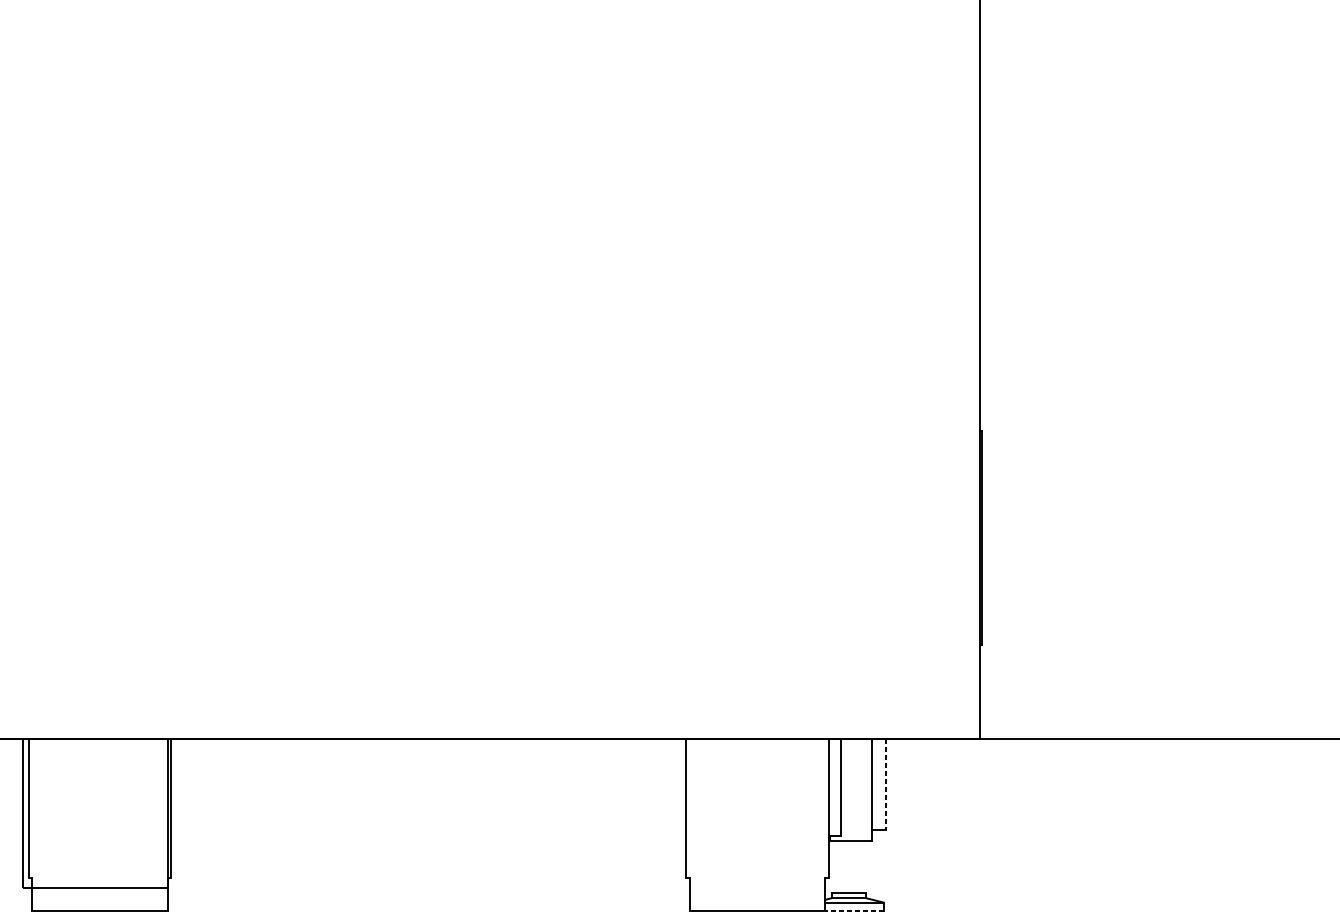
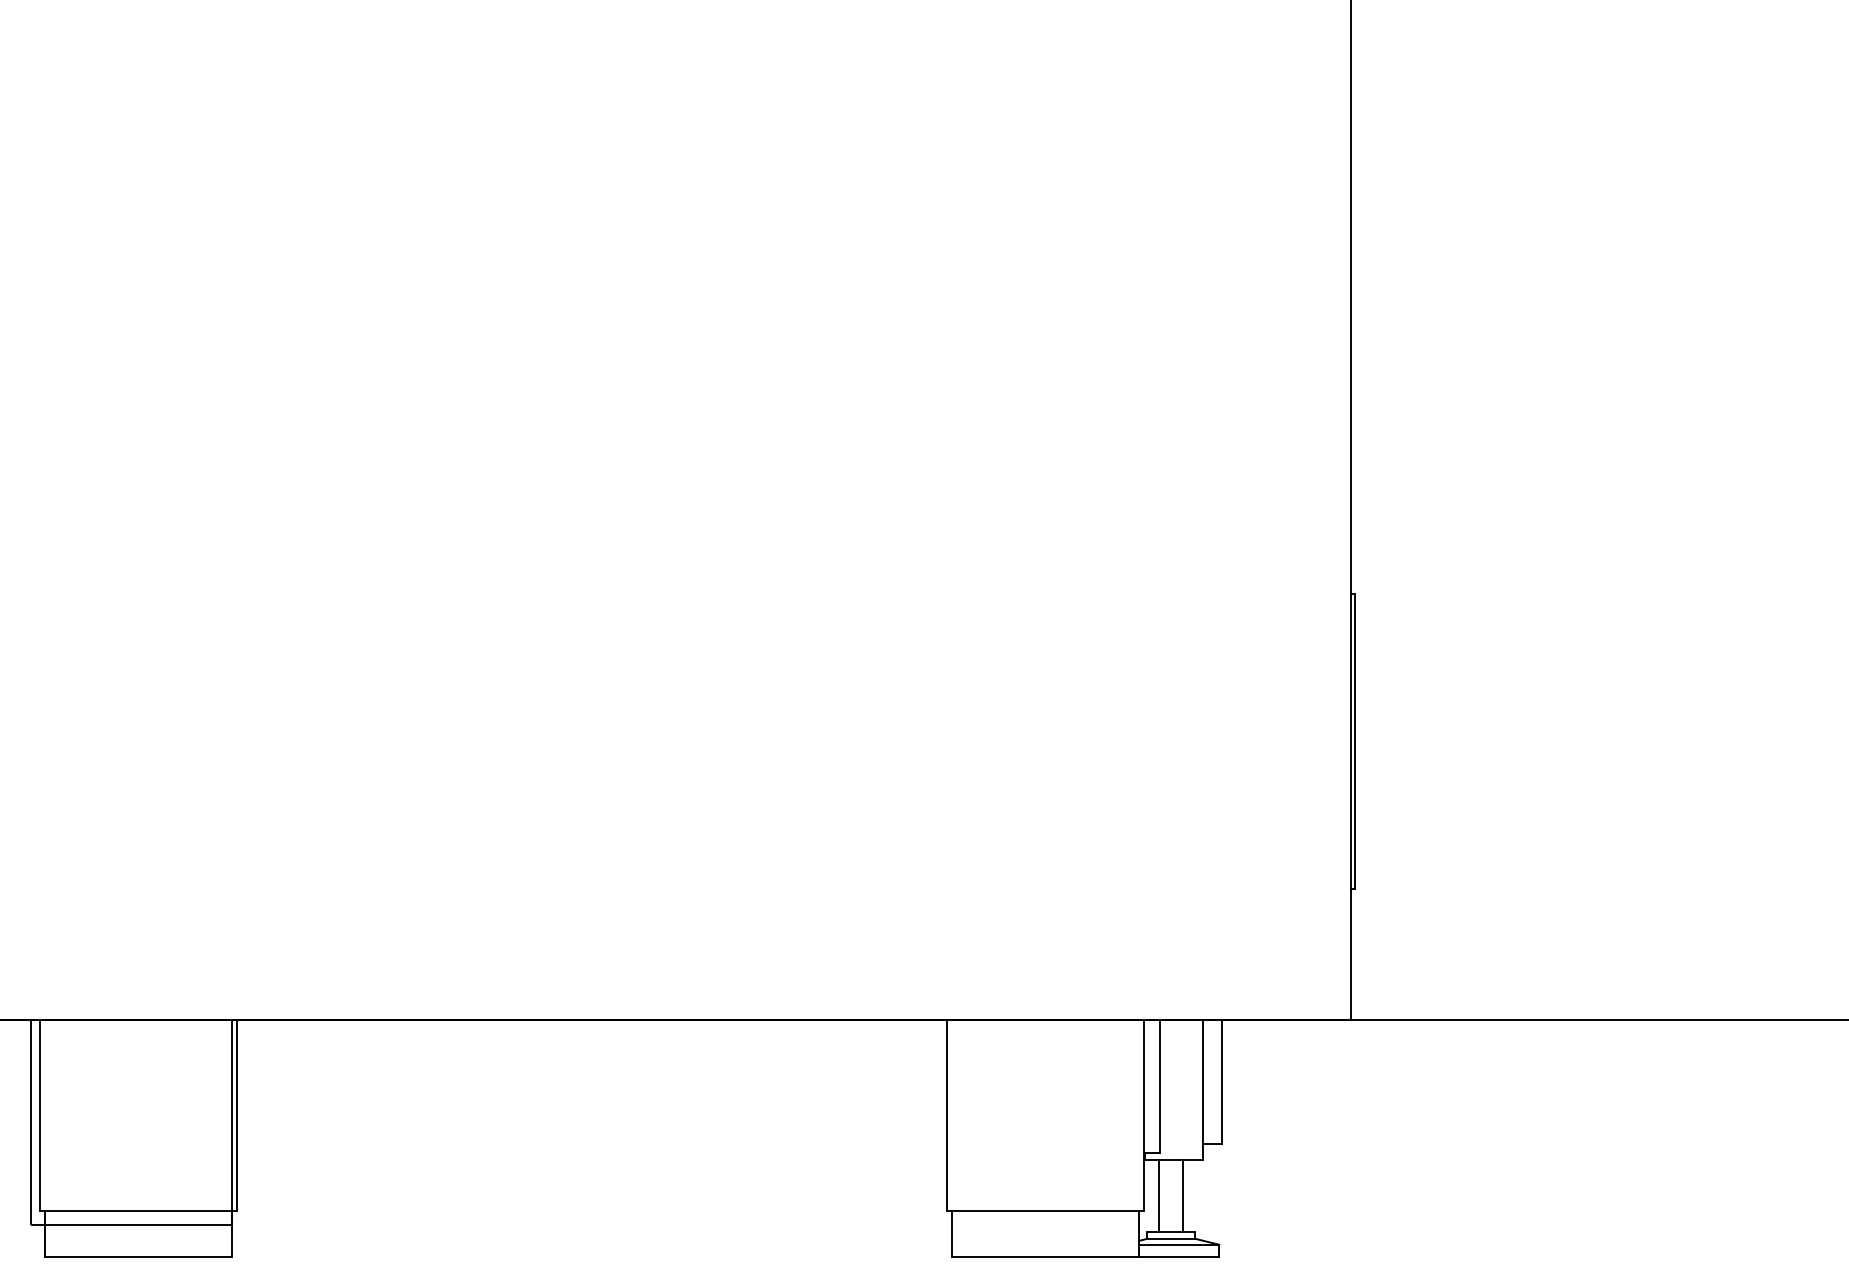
line: (886, 784) -> (1222, 1082), dashed -> solid
line: (840, 866) -> (1159, 1195), added
line: (857, 866) -> (1183, 1195), added
line: (100, 878) -> (138, 1211), added
line: (757, 878) -> (1044, 1211), added
line: (854, 911) -> (1178, 1256), dashed -> solid

